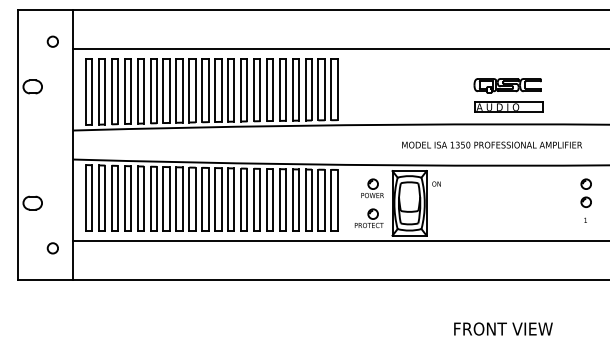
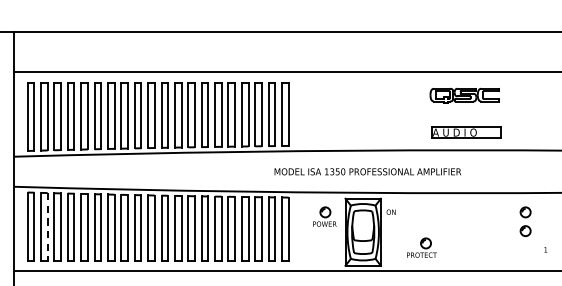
part: (507, 85) -> (464, 95), moved
text: (491, 144) -> (367, 171), moved
part: (585, 192) -> (524, 220), moved
line: (105, 198) -> (47, 227), solid -> dashed
part: (368, 217) -> (421, 246), moved

